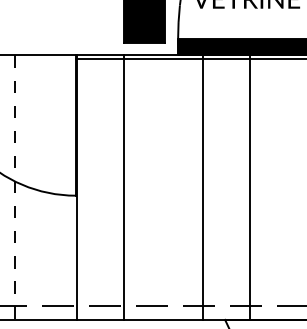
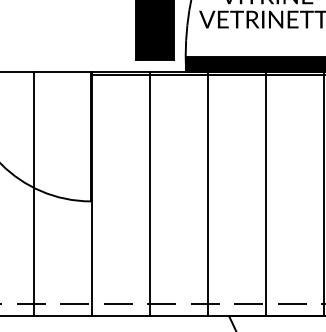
line: (123, 187) -> (150, 193), moved
line: (250, 187) -> (266, 193), moved
line: (14, 188) -> (34, 194), dashed -> solid

